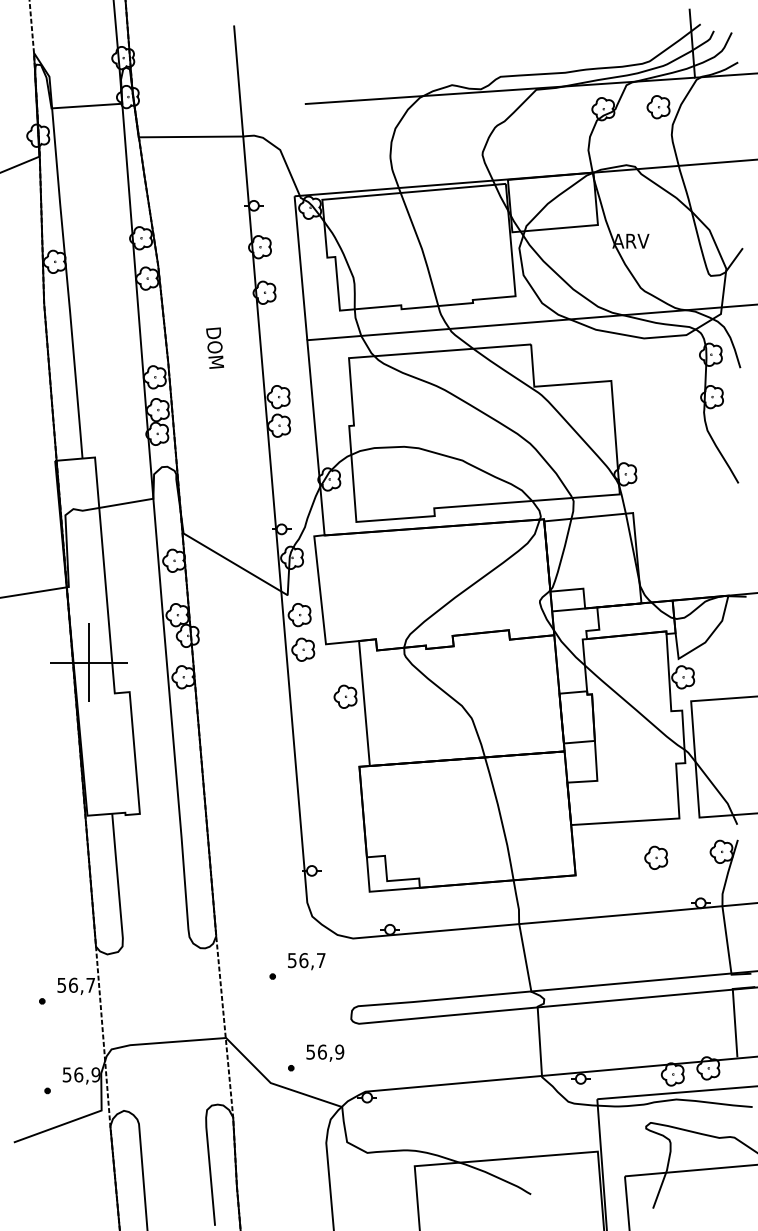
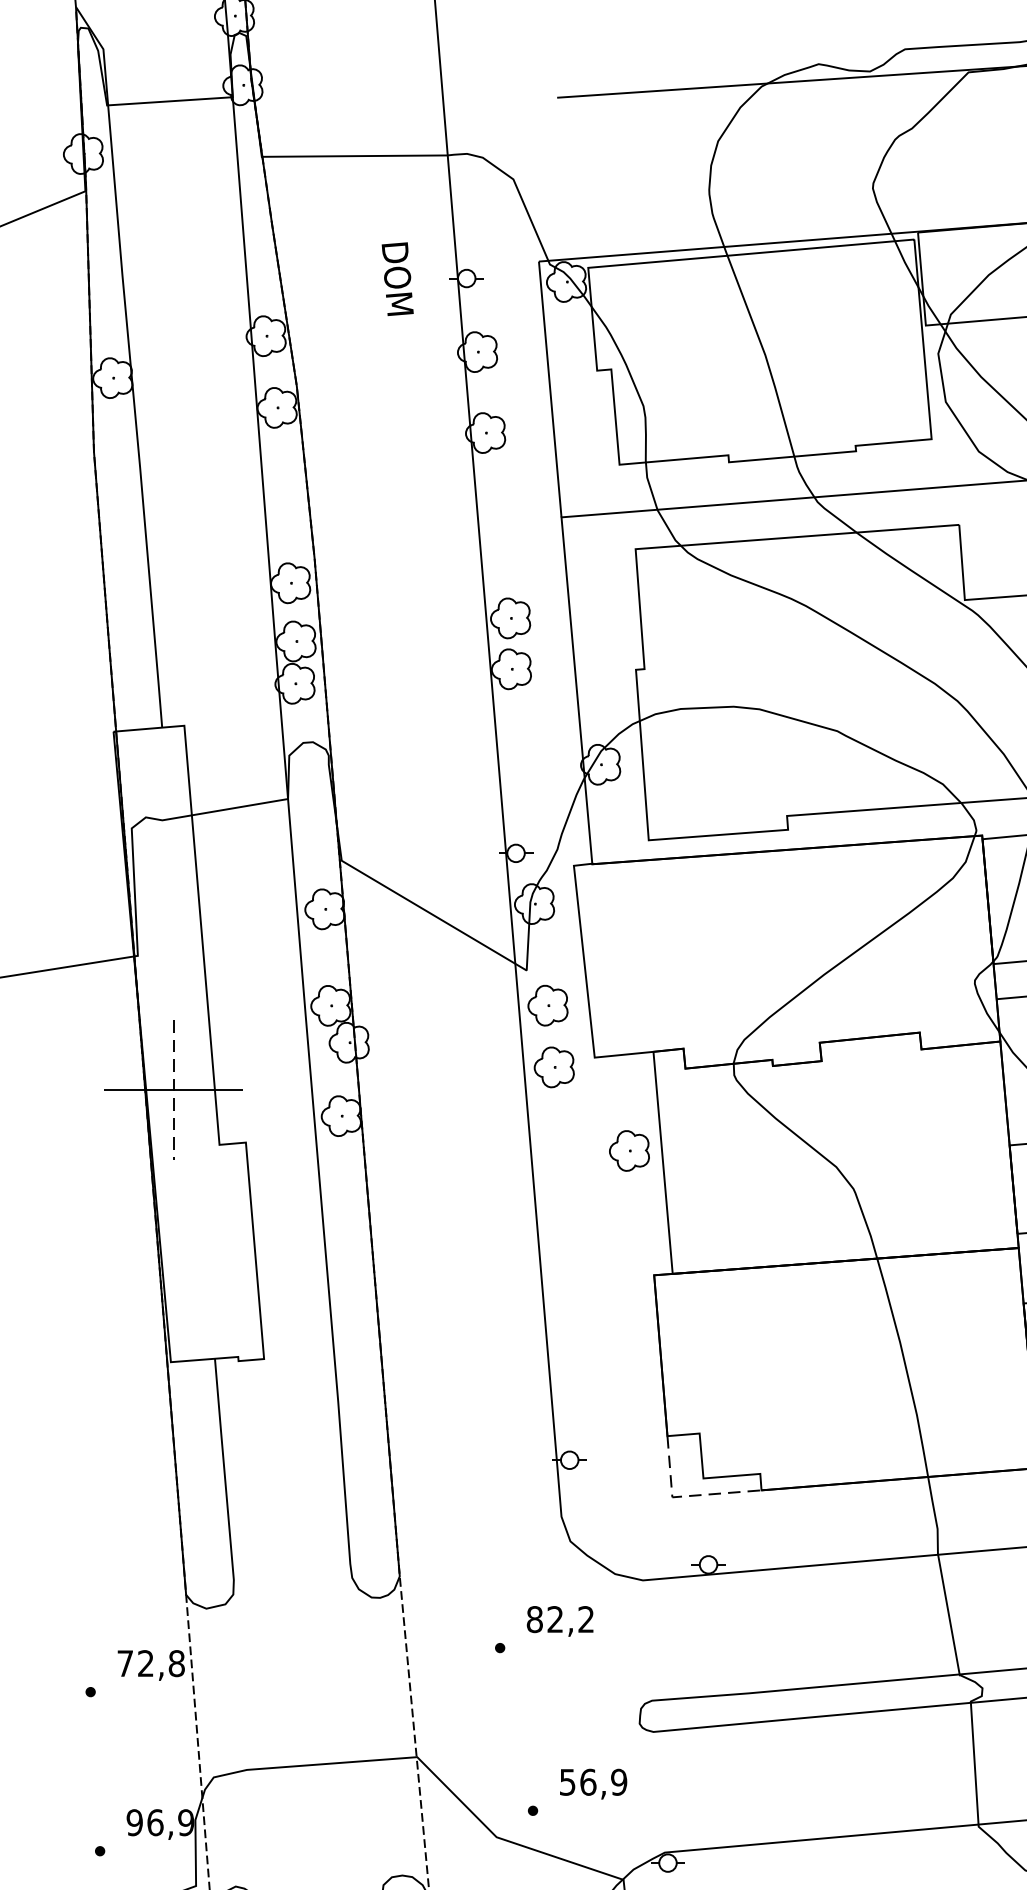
text: (214, 347) -> (396, 277), moved
line: (88, 663) -> (172, 1091), solid -> dashed
line: (377, 891) -> (686, 1496), solid -> dashed
text: (306, 960) -> (560, 1619), 56,7 -> 82,2
text: (76, 984) -> (151, 1662), 56,7 -> 72,8
text: (66, 1074) -> (133, 1822), 56,9 -> 96,9

